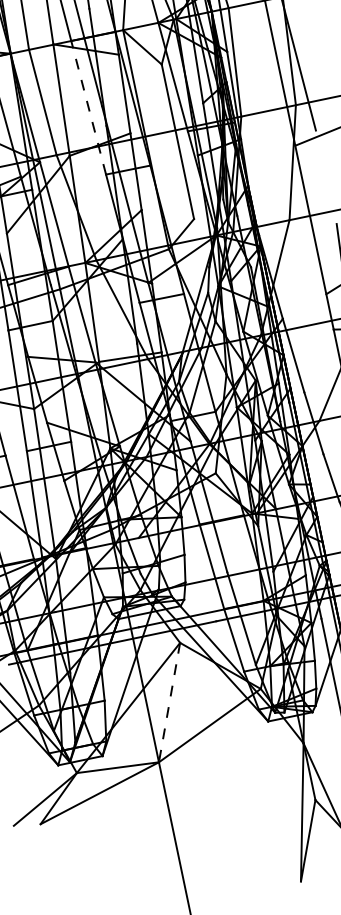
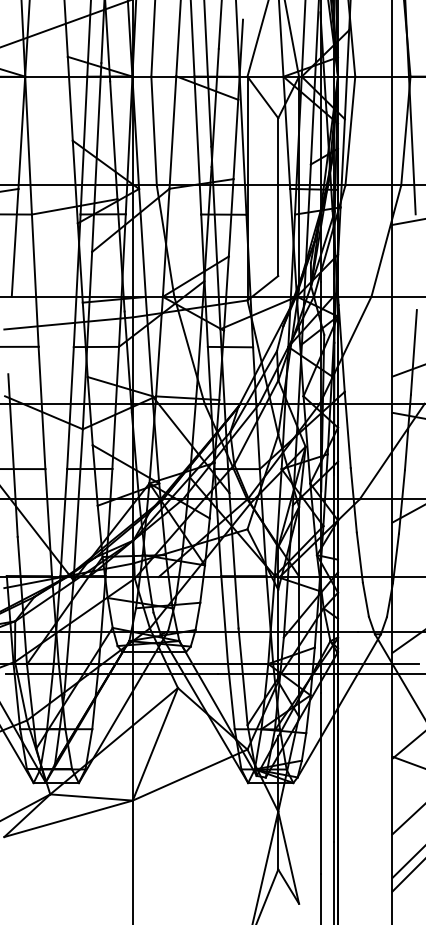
line: (88, 107) -> (197, 145), dashed -> solid
line: (169, 702) -> (155, 744), dashed -> solid

